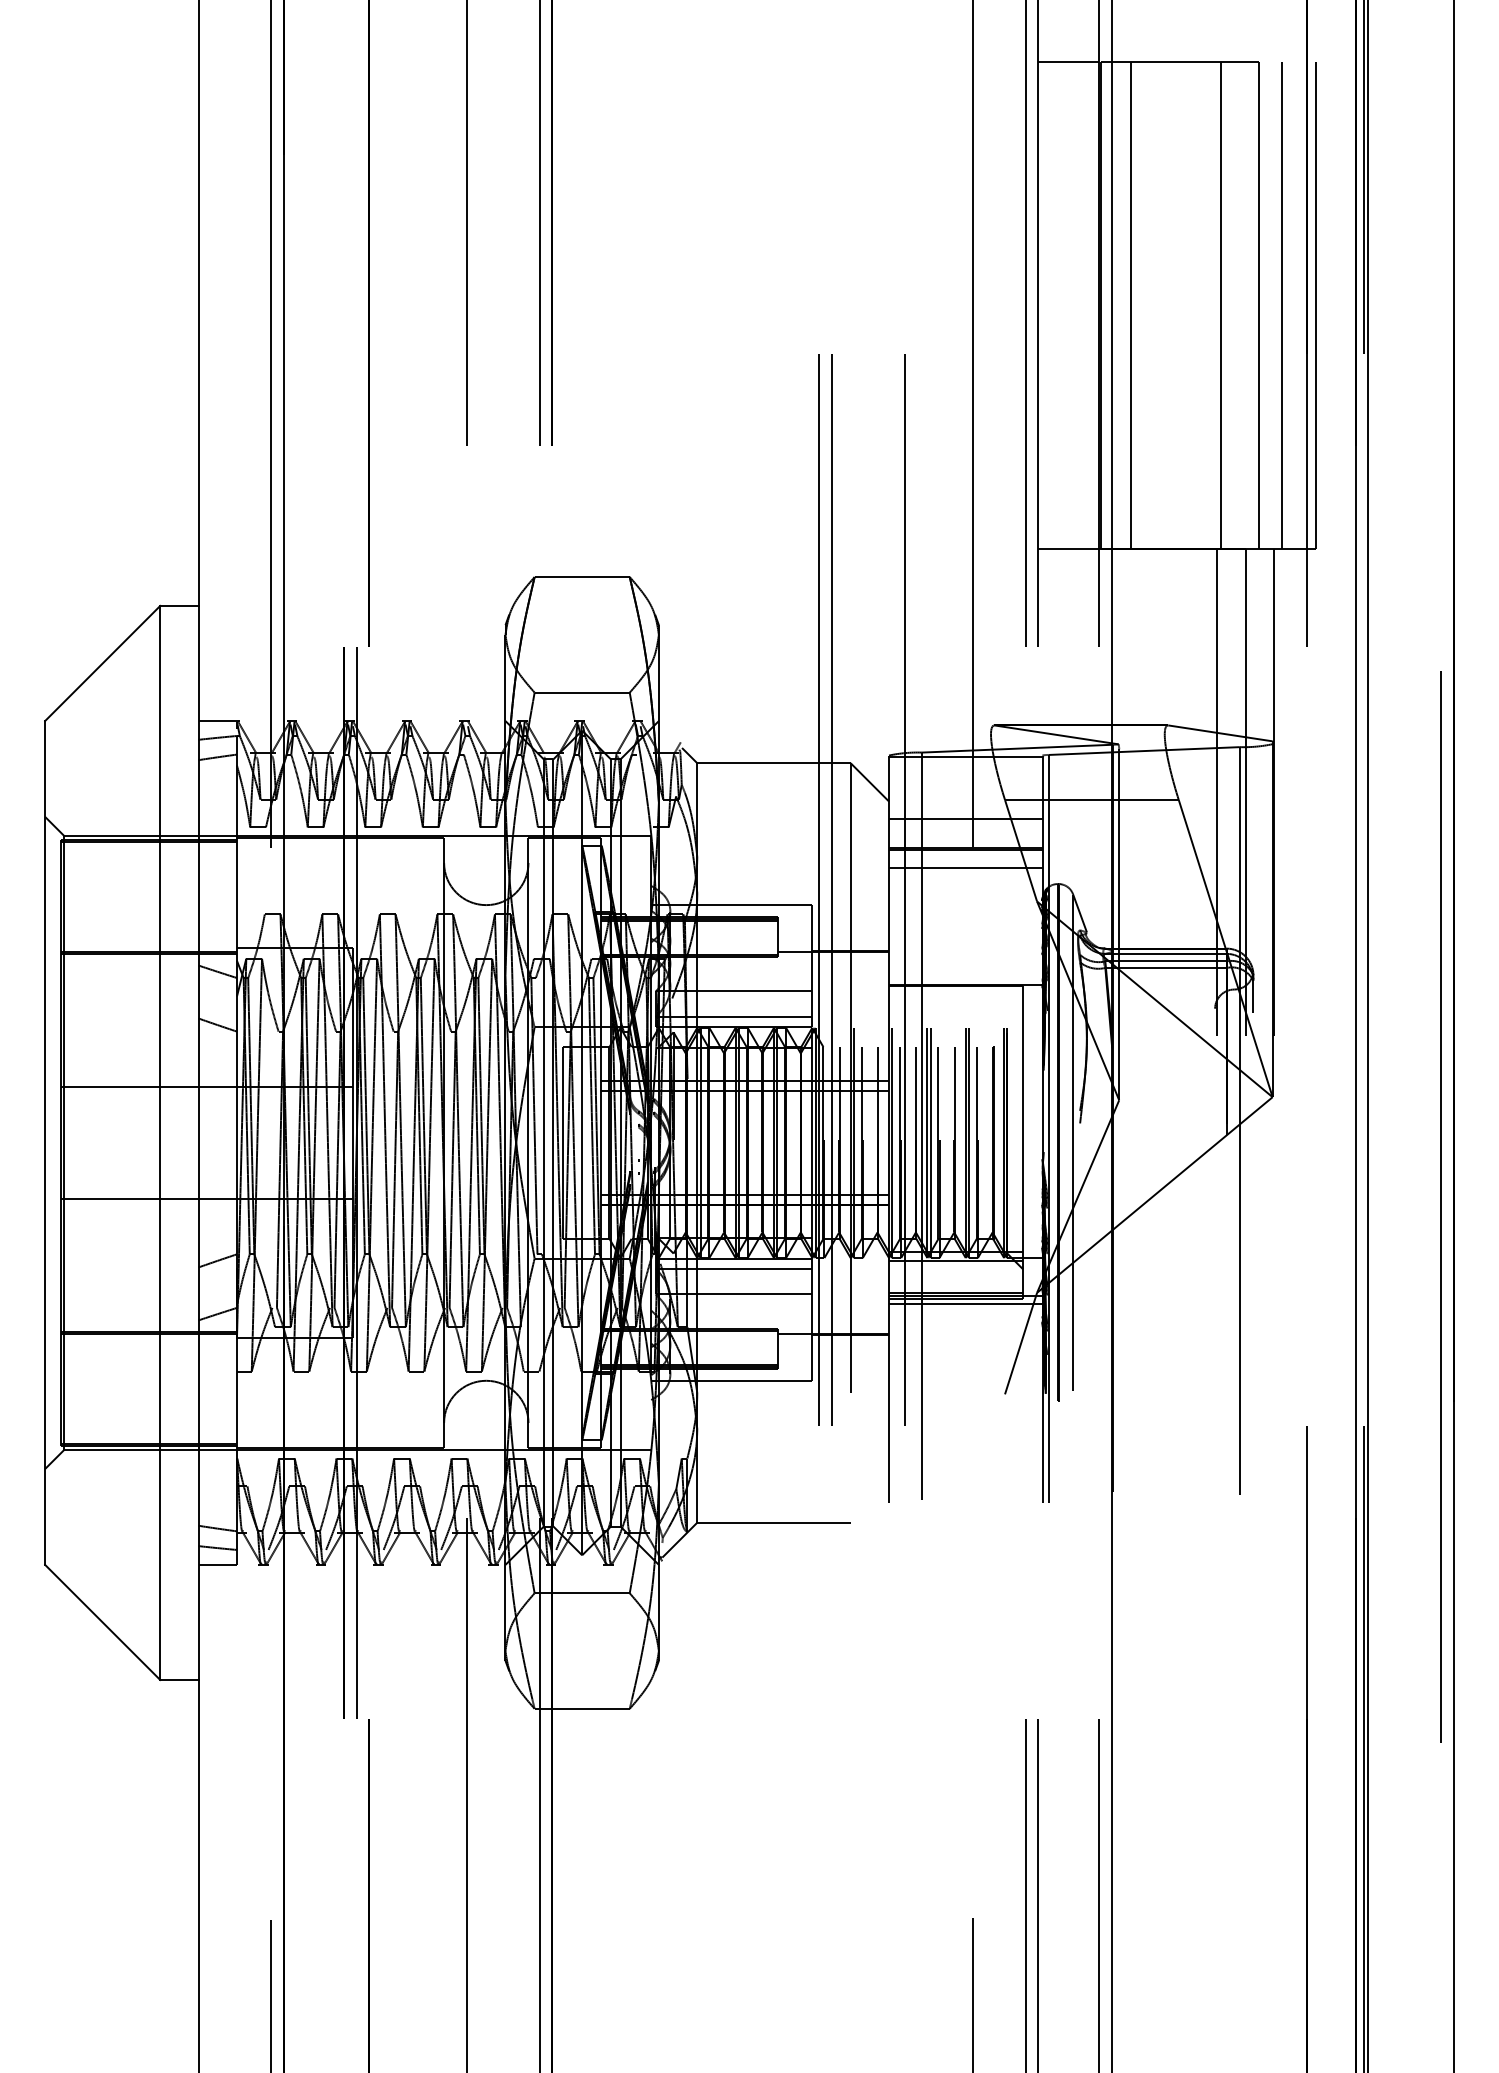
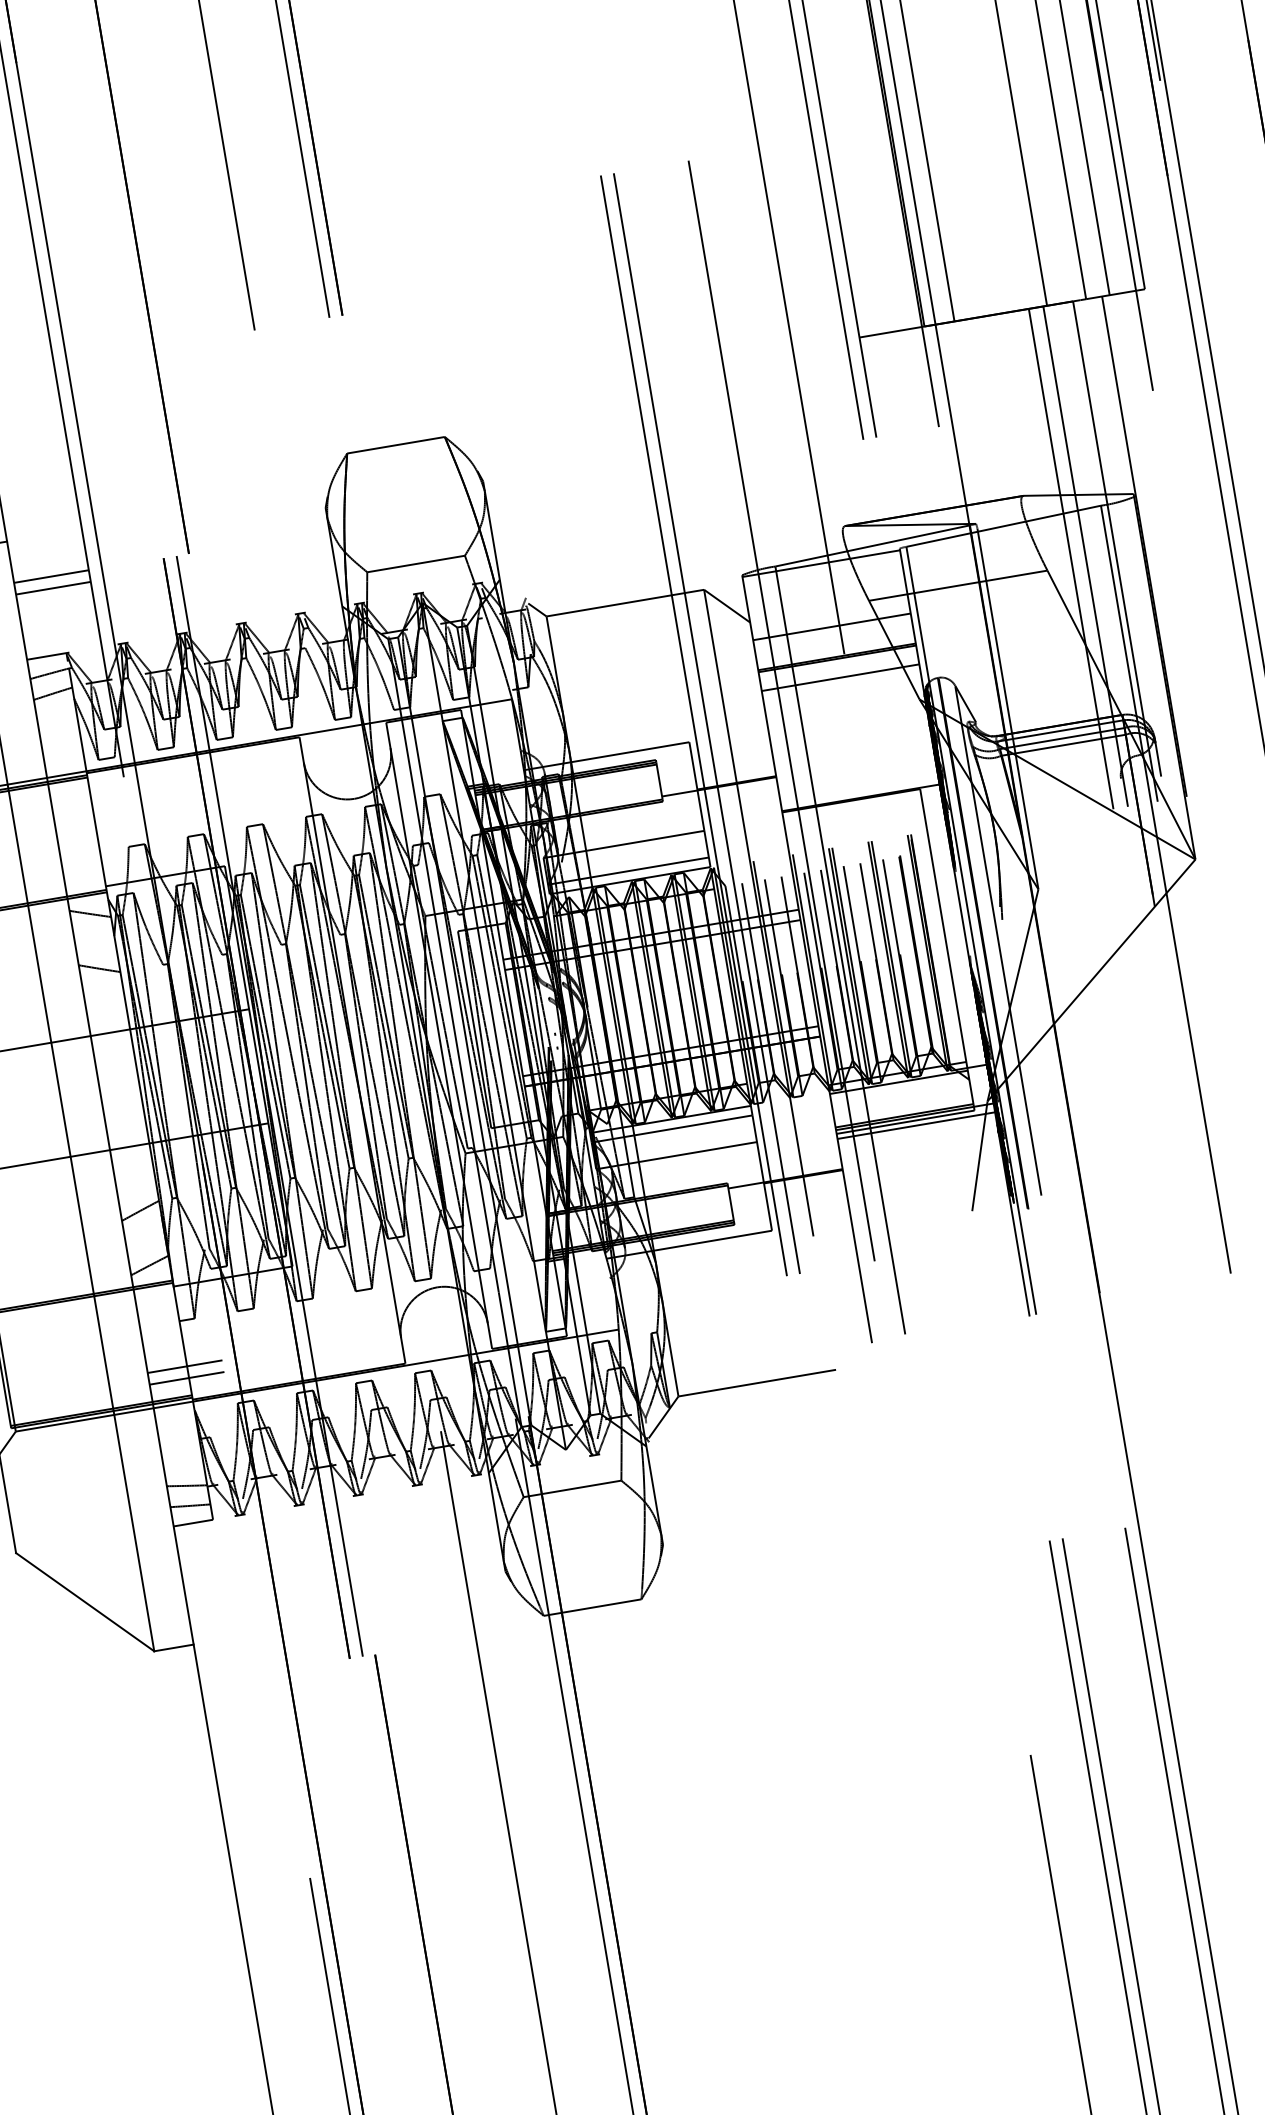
line: (234, 646) -> (51, 576), added
line: (234, 657) -> (52, 588), added
line: (1203, 792) -> (1071, 558), added
line: (234, 1415) -> (184, 1366), added
line: (234, 1426) -> (186, 1378), added

